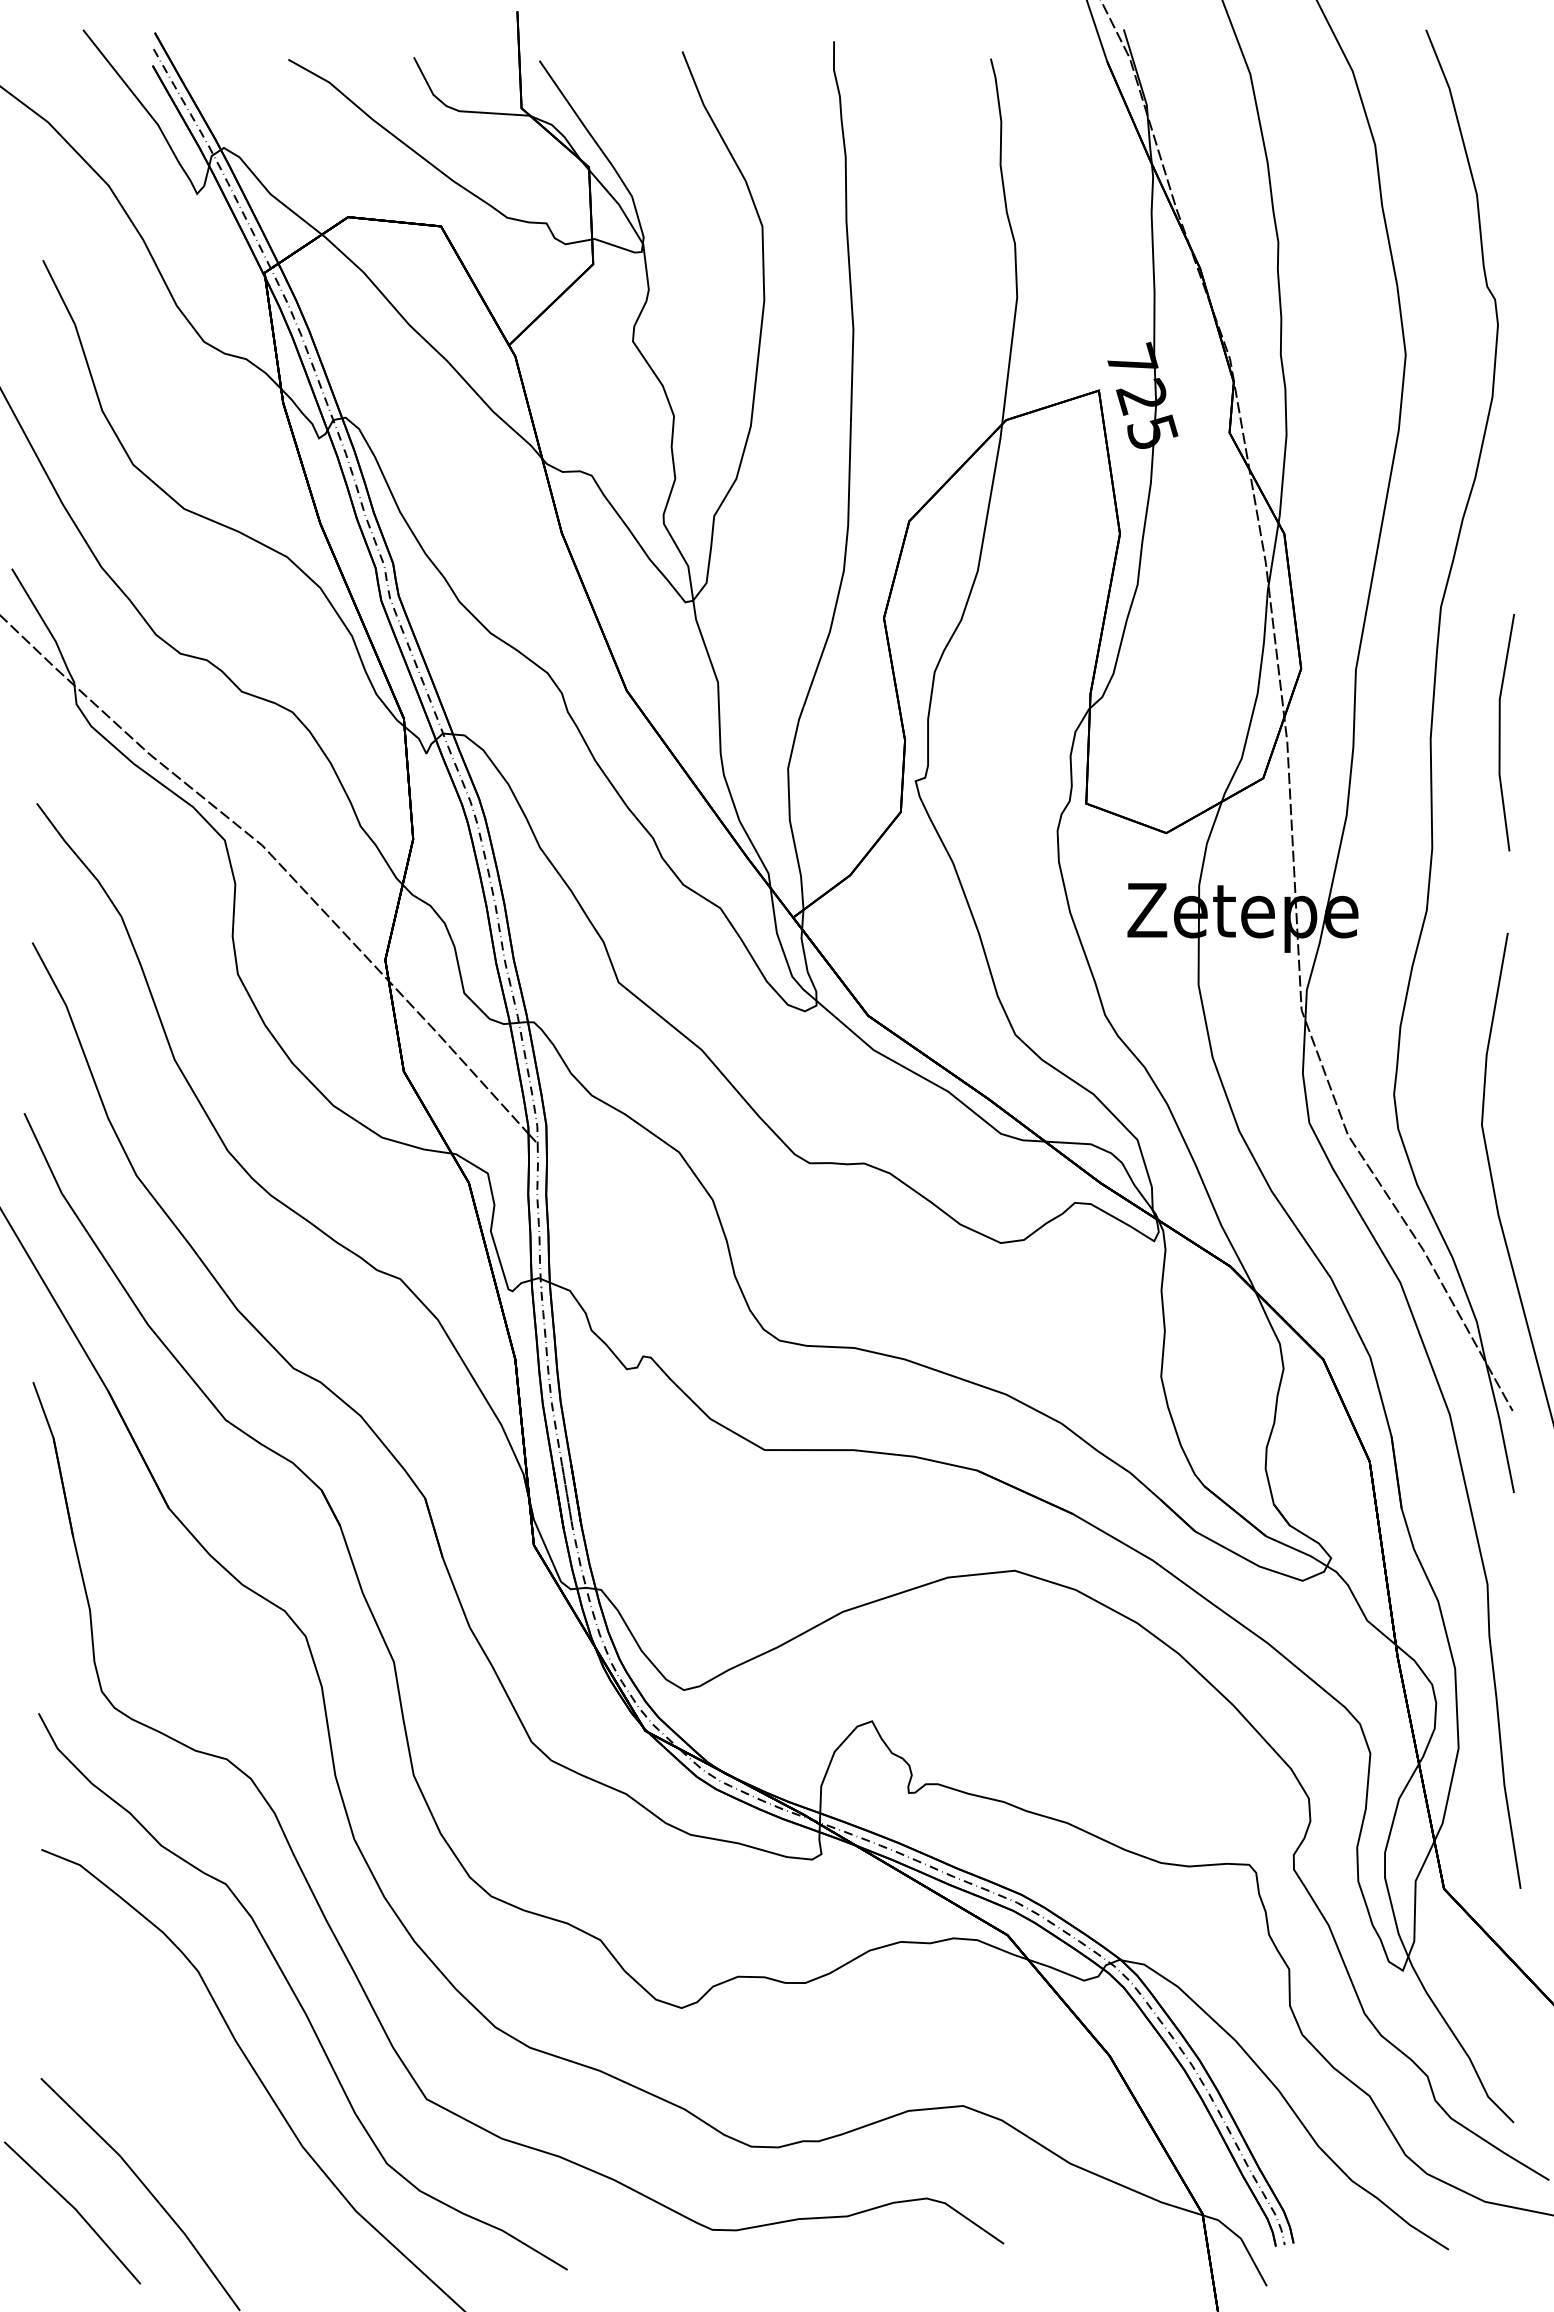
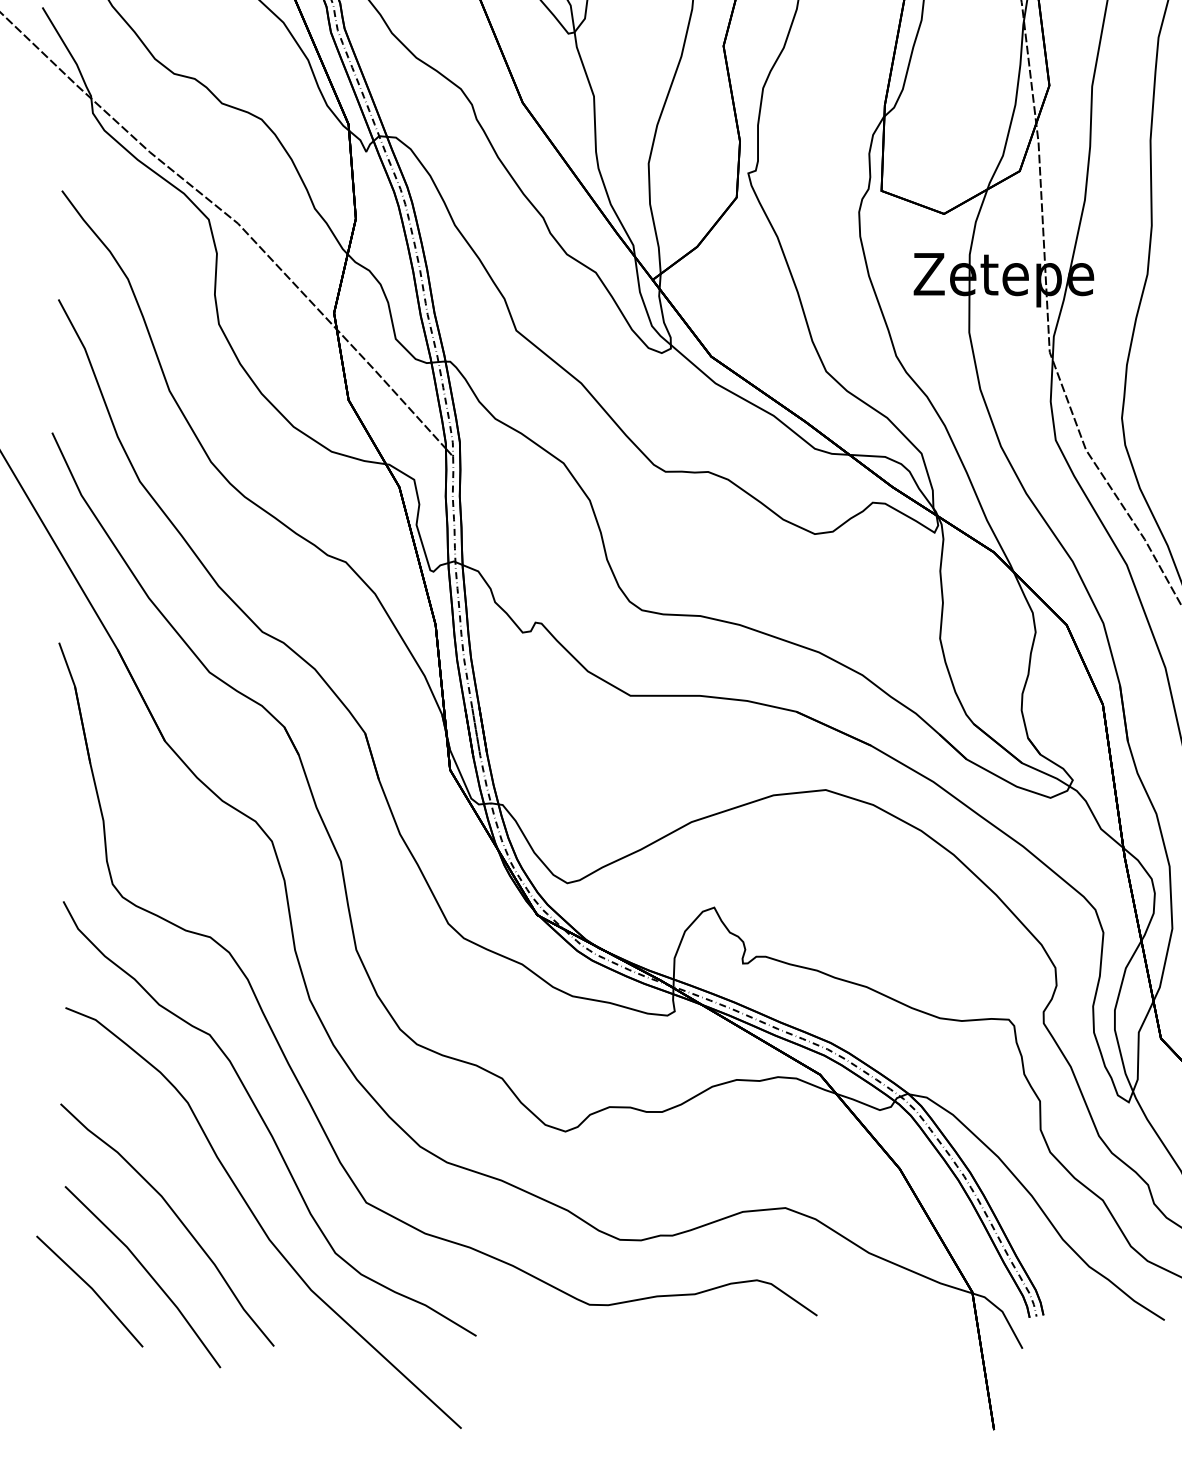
curve: (183, 2117) -> (176, 1217), added

